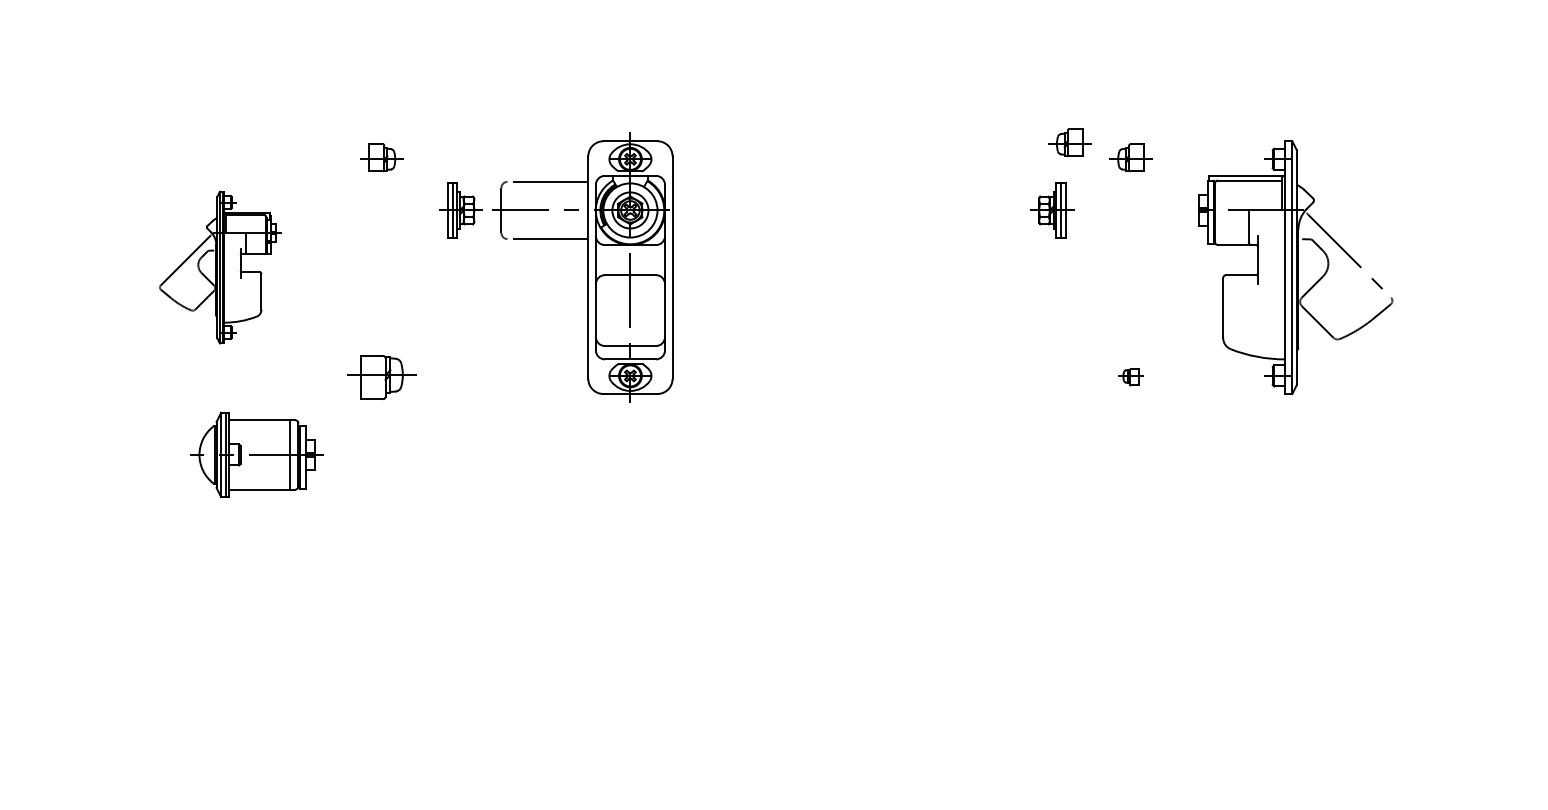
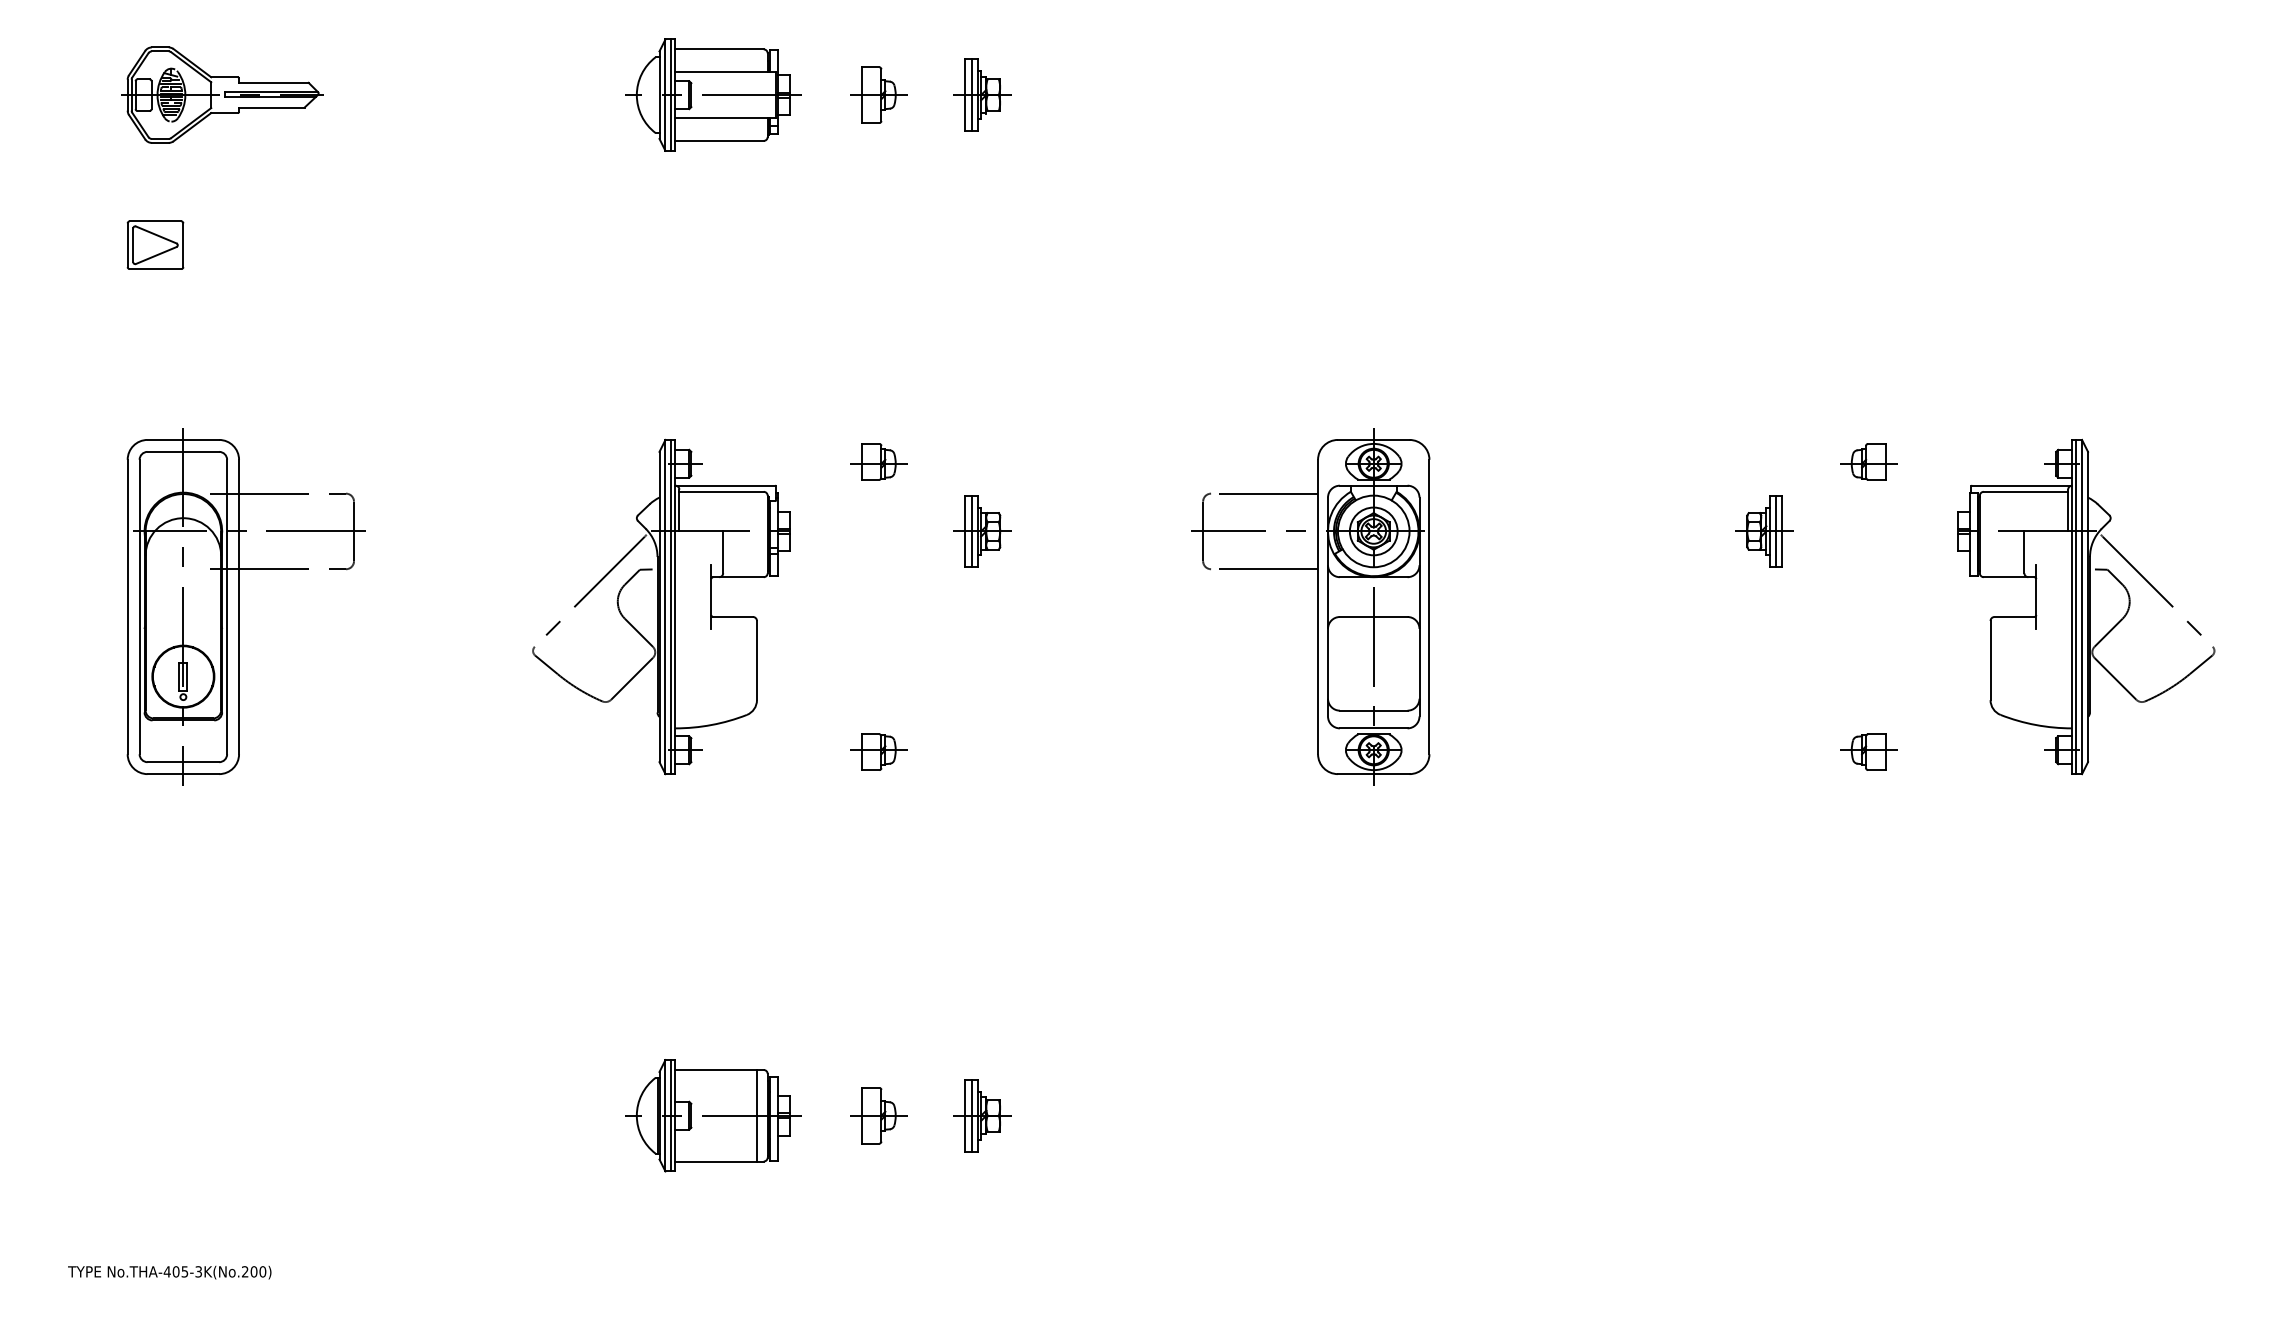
part: (1069, 142) -> (1787, 441), removed
part: (218, 267) -> (661, 606), size x1.67
part: (587, 267) -> (1317, 606), moved
line: (1288, 267) -> (2076, 606), added
part: (382, 376) -> (878, 751), size x0.62
part: (1130, 376) -> (1868, 751), size x1.67
part: (257, 454) -> (713, 1115), moved
part: (382, 652) -> (878, 1115), added
part: (460, 652) -> (982, 1115), added

